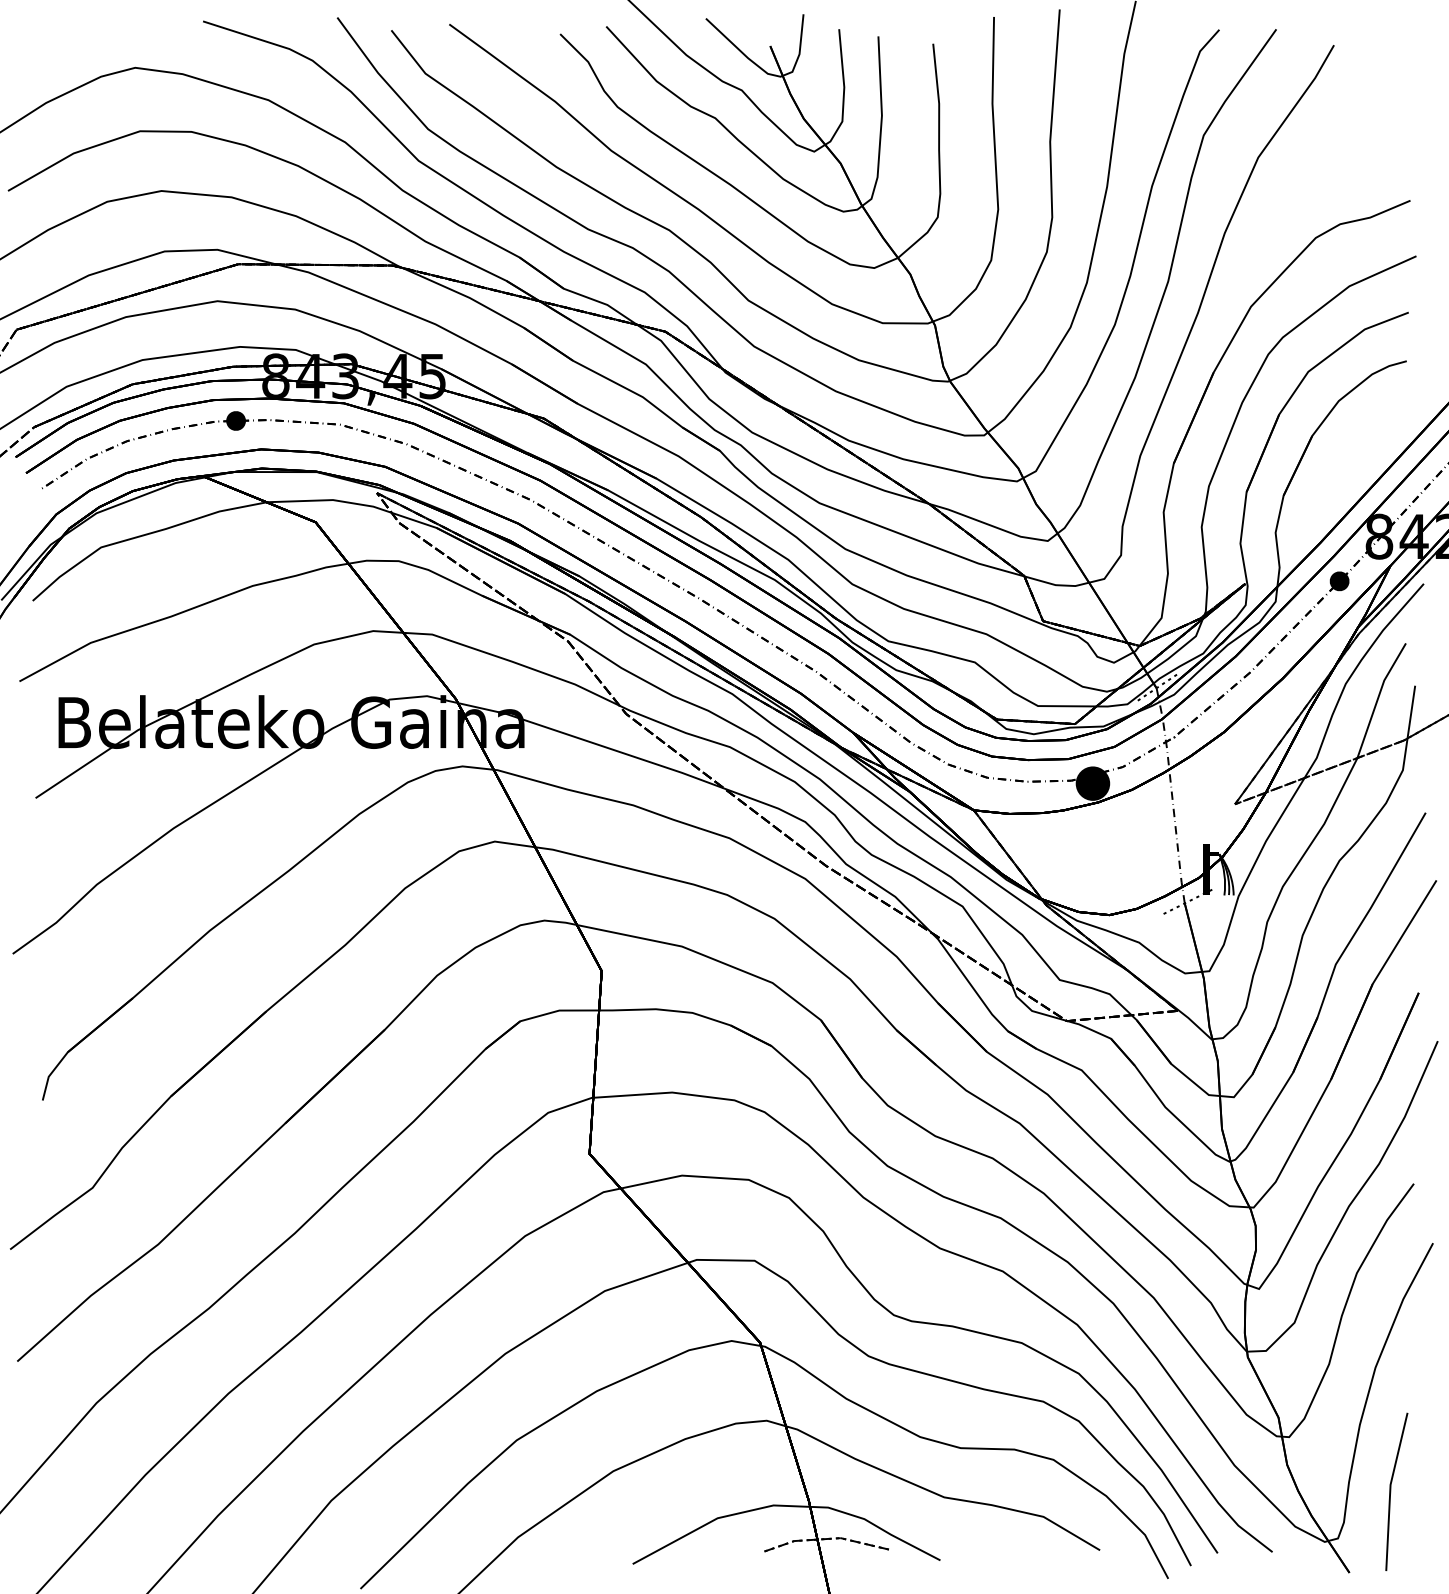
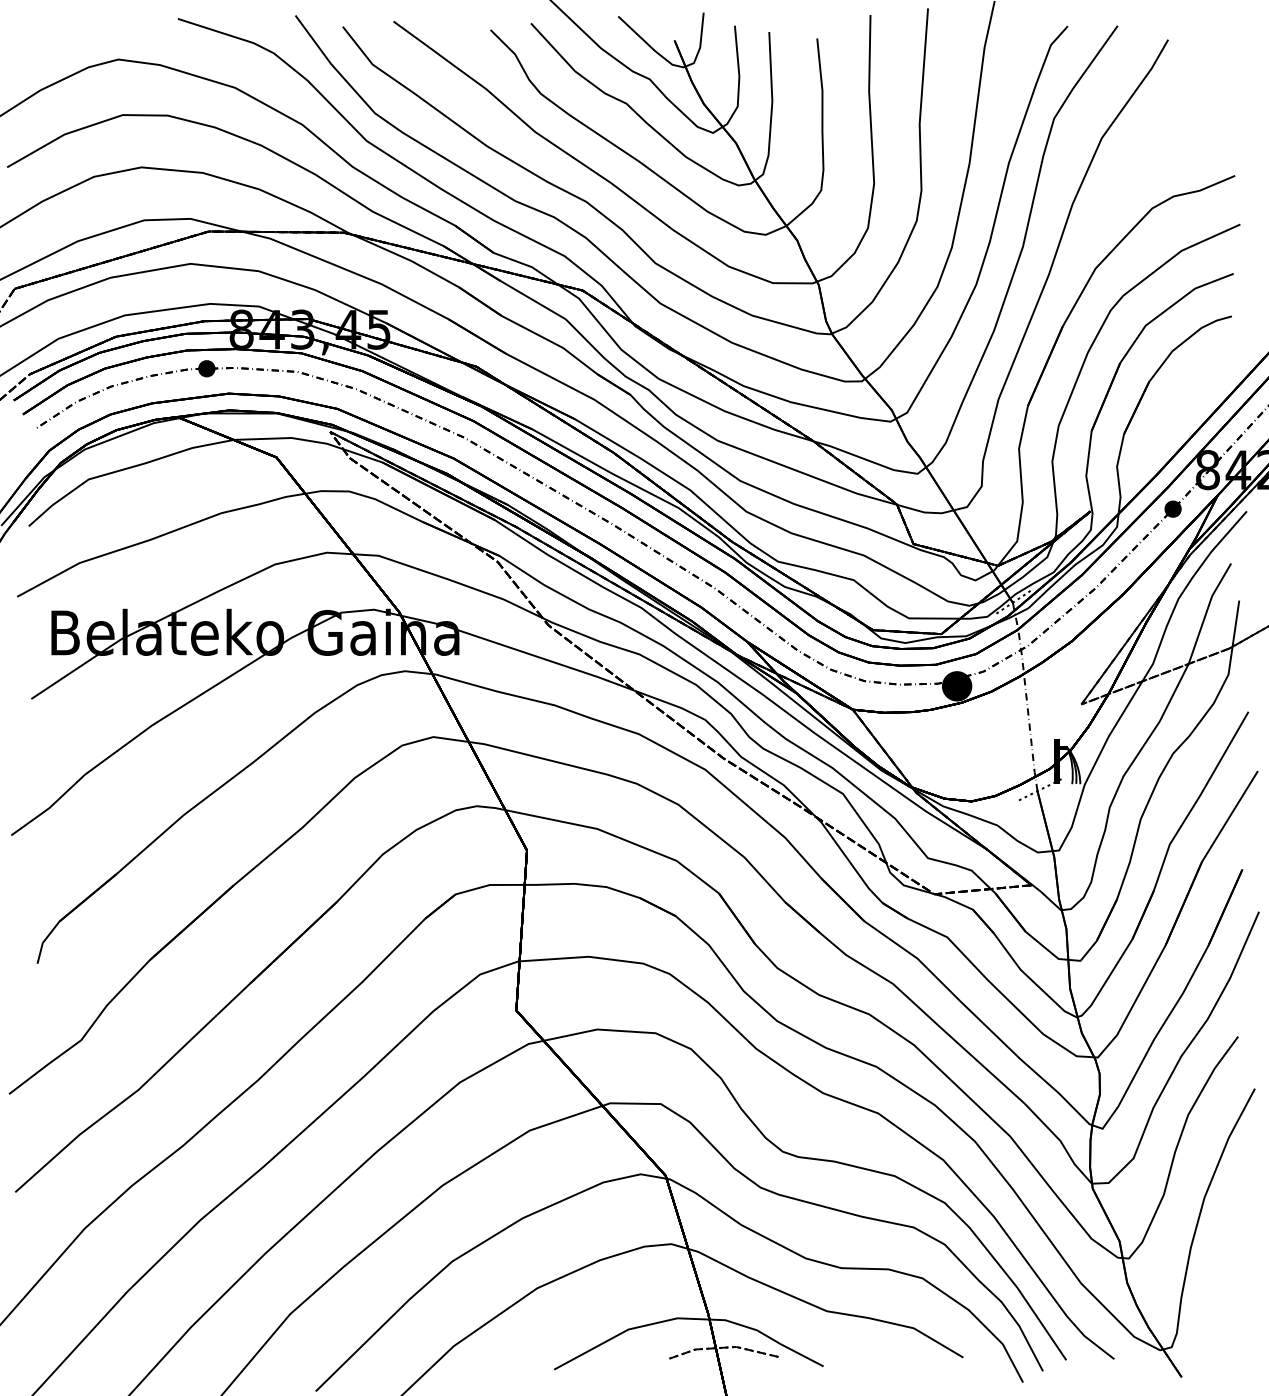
line: (1391, 1491) -> (1218, 1306), removed

